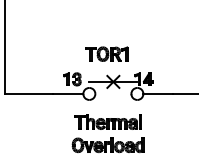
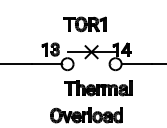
part: (107, 121) -> (97, 87), moved

